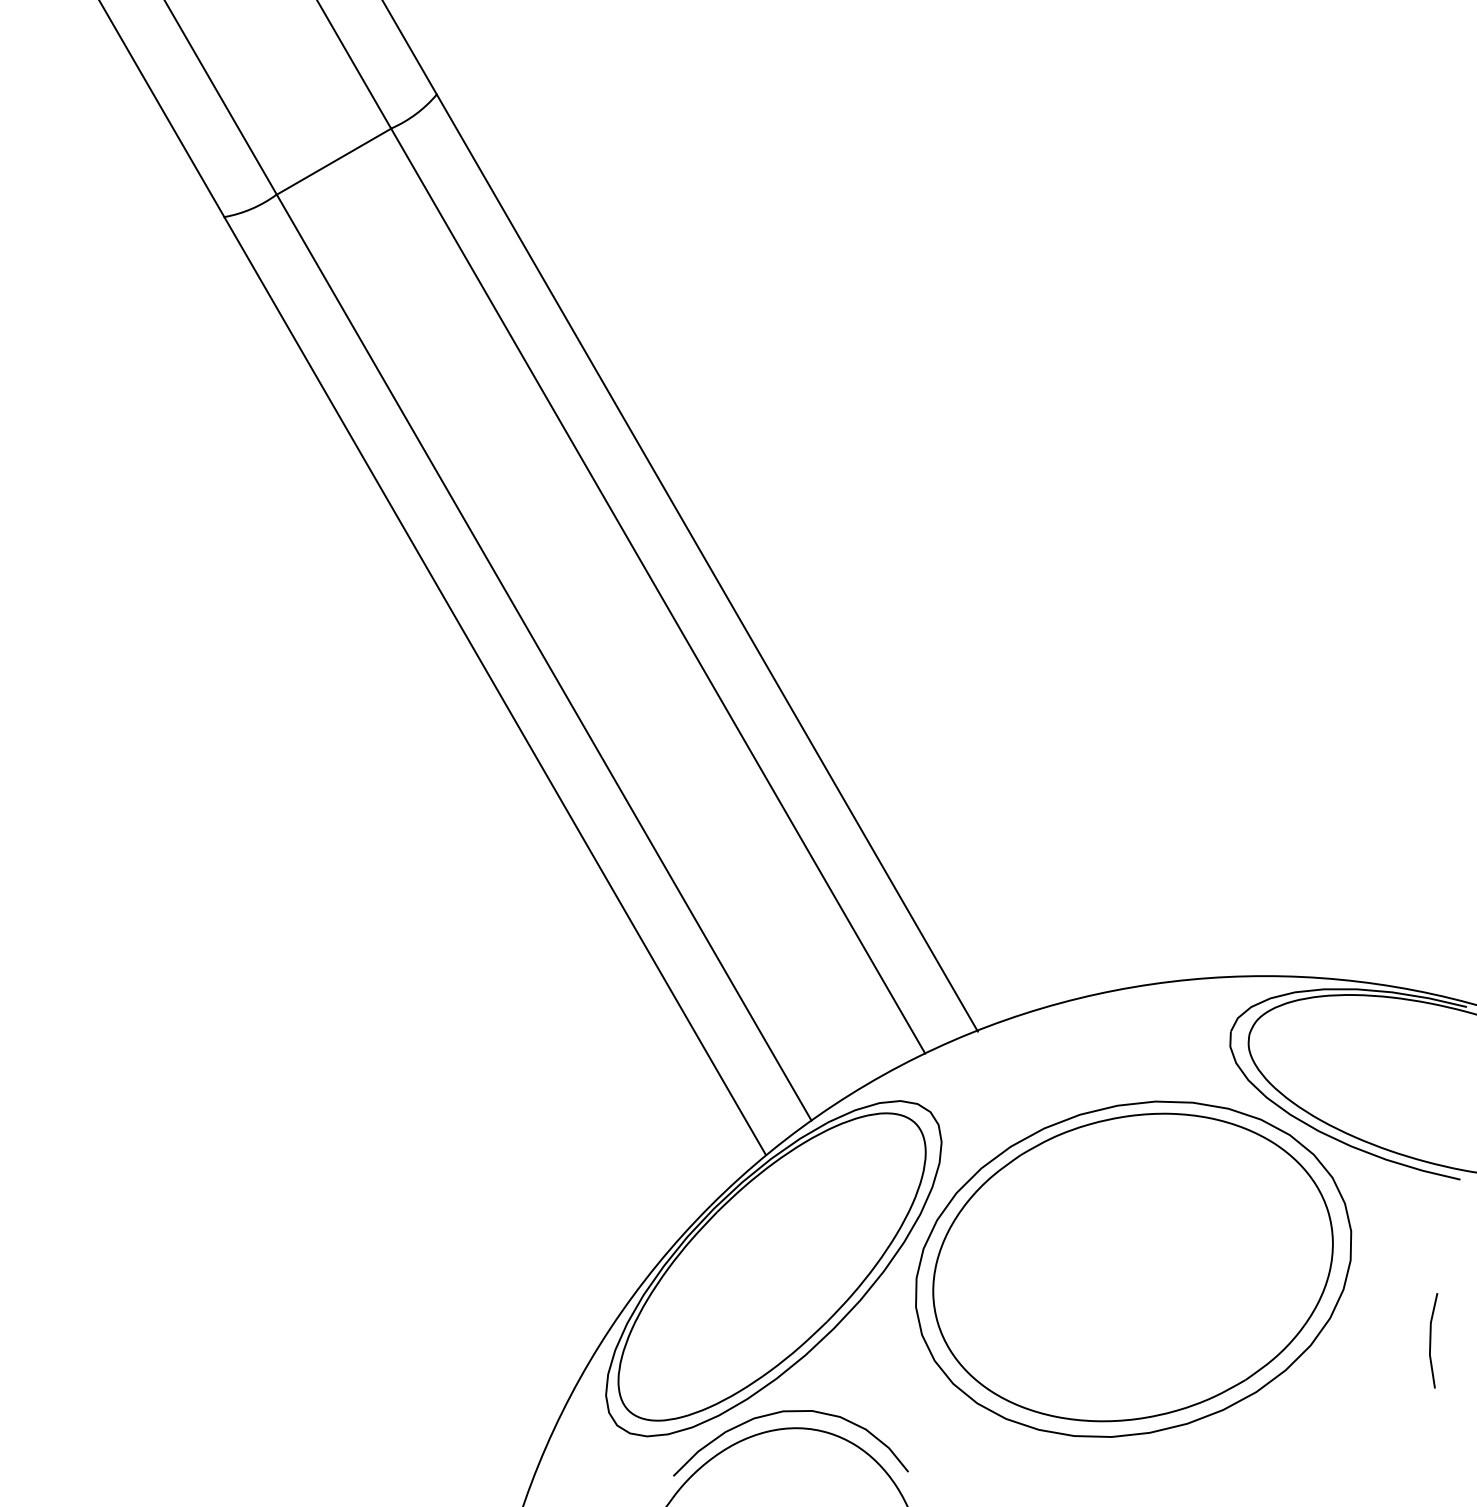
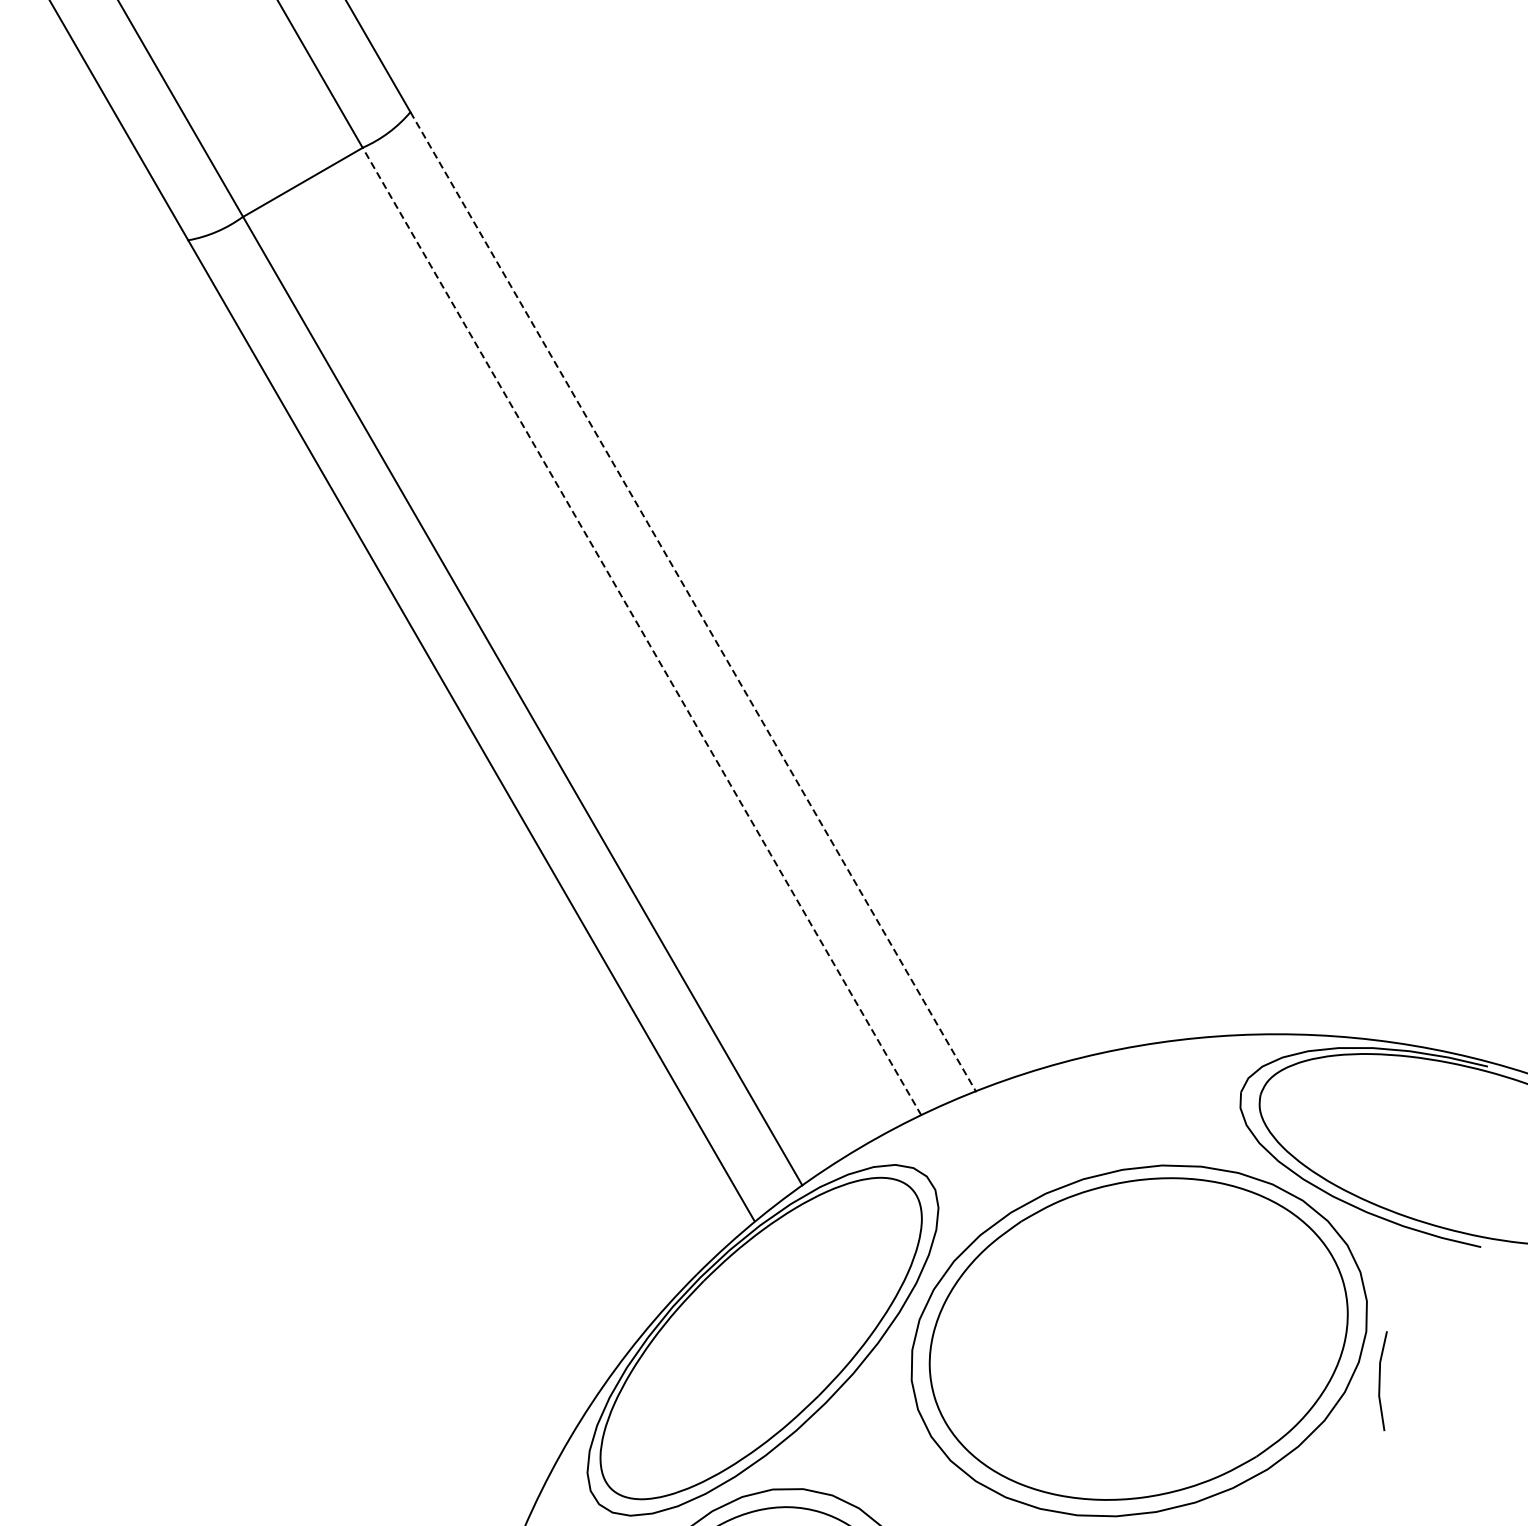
line: (707, 563) -> (693, 602), solid -> dashed
line: (657, 590) -> (641, 630), solid -> dashed
line: (1431, 1340) -> (1380, 1380), moved

